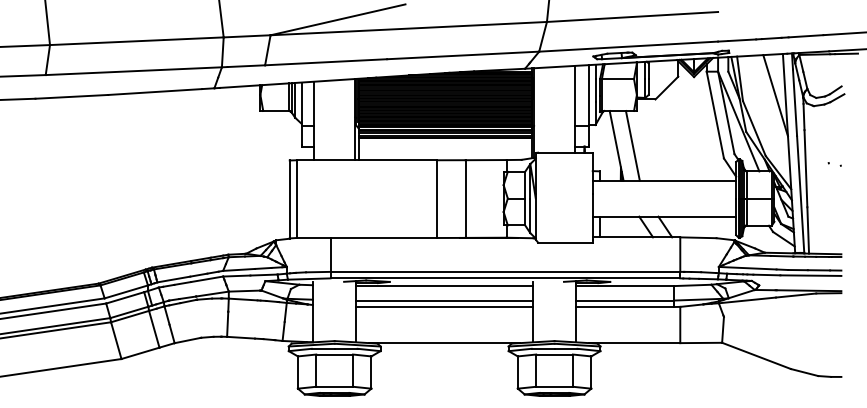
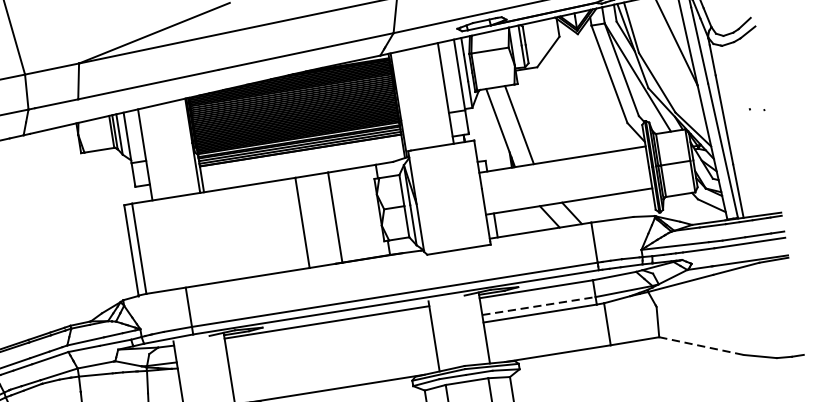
line: (444, 300) -> (329, 339), removed
line: (625, 300) -> (539, 305), solid -> dashed
line: (444, 307) -> (330, 347), removed
line: (756, 355) -> (701, 345), solid -> dashed

